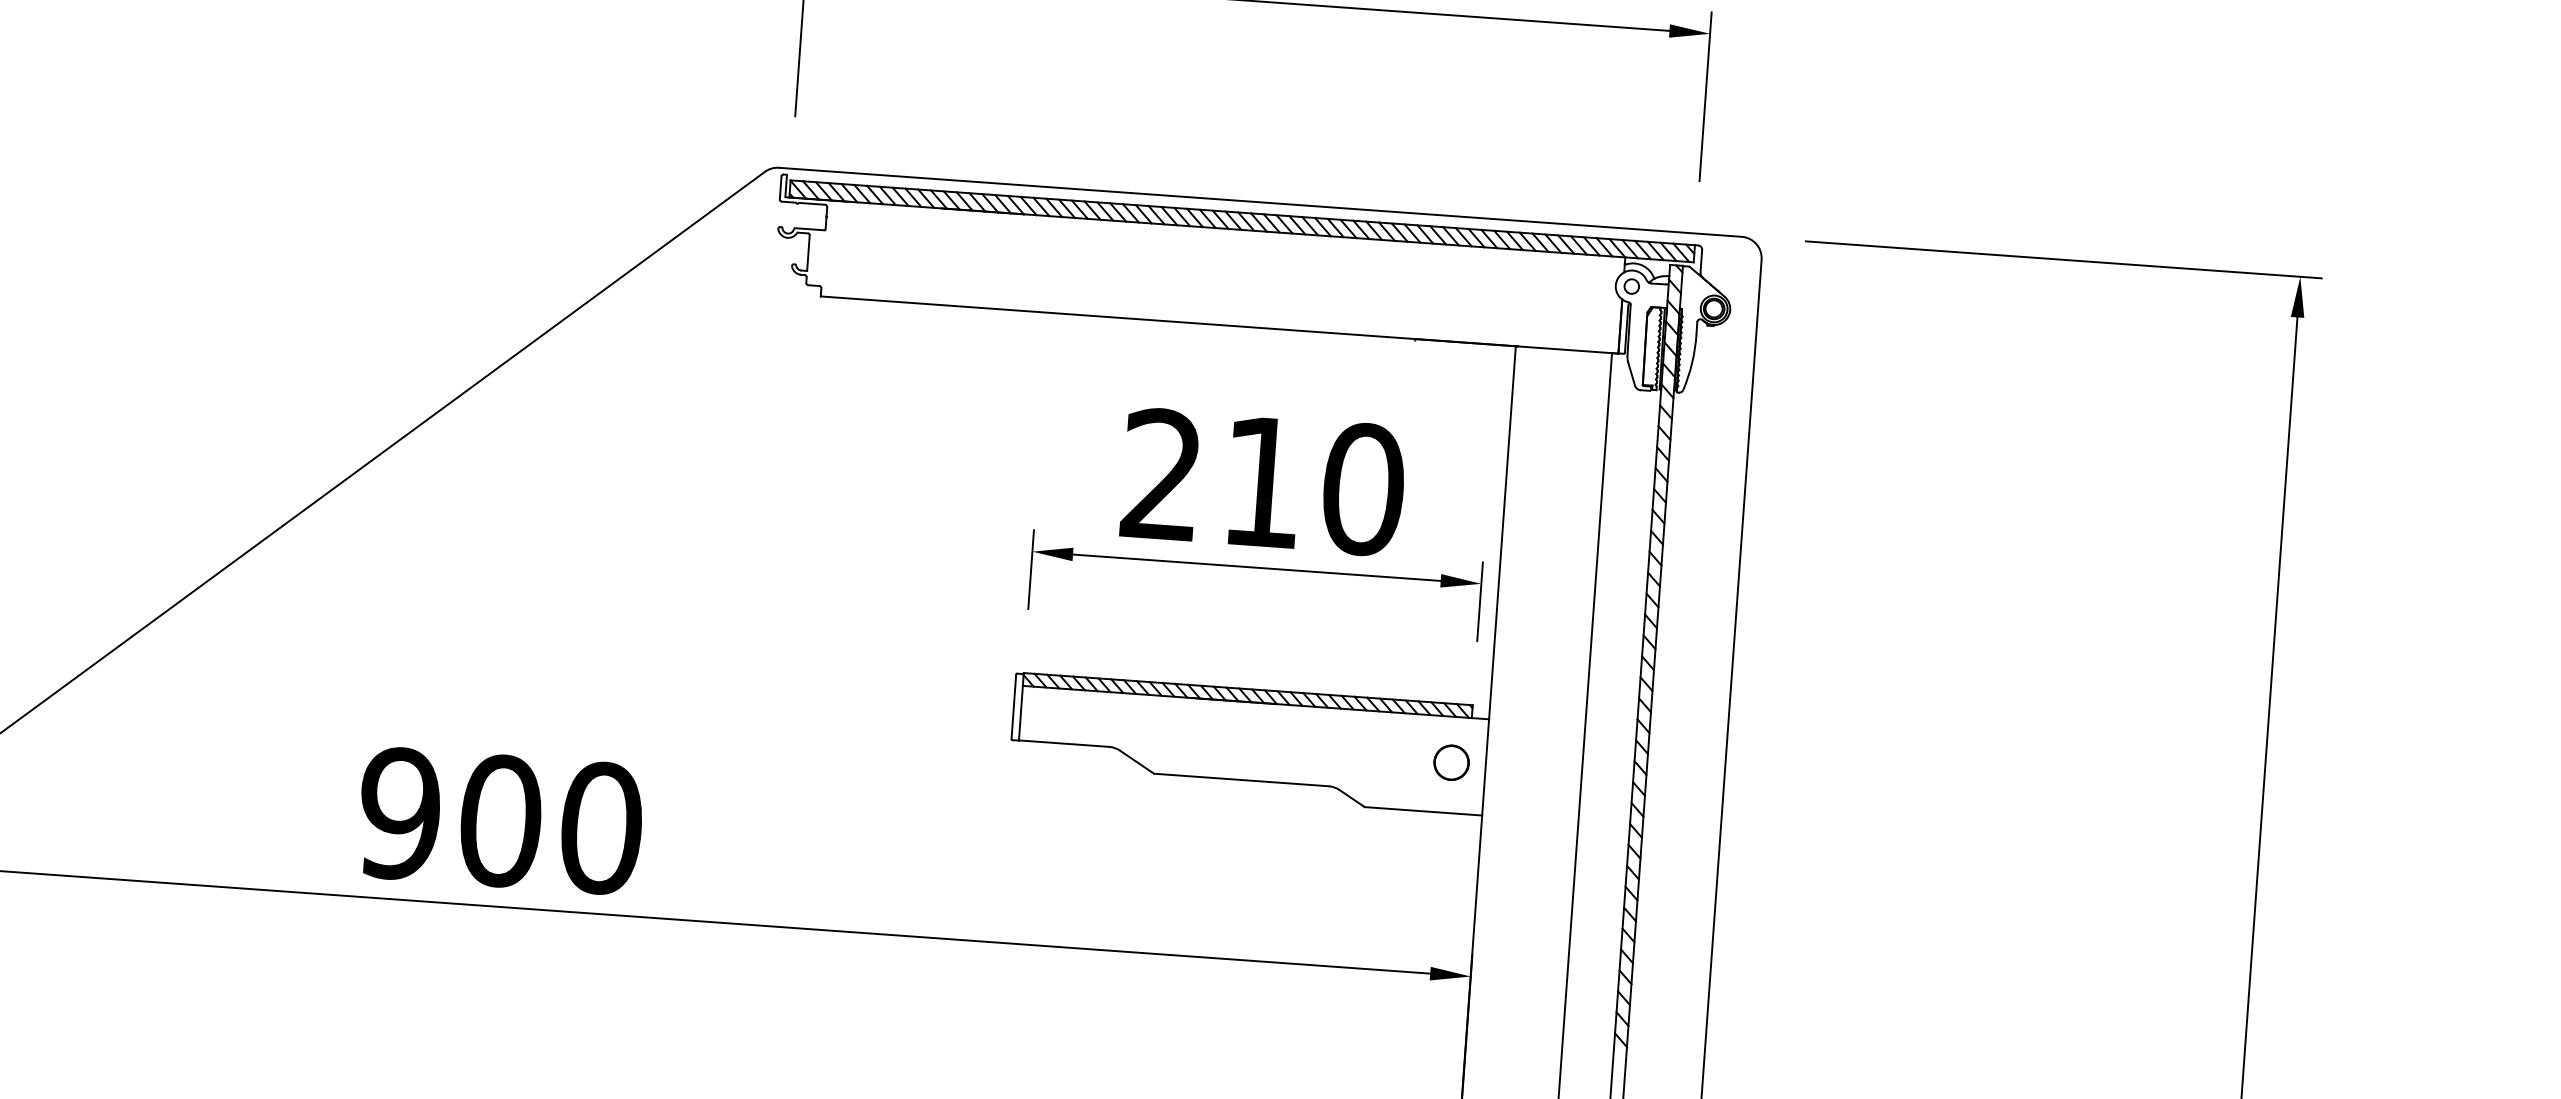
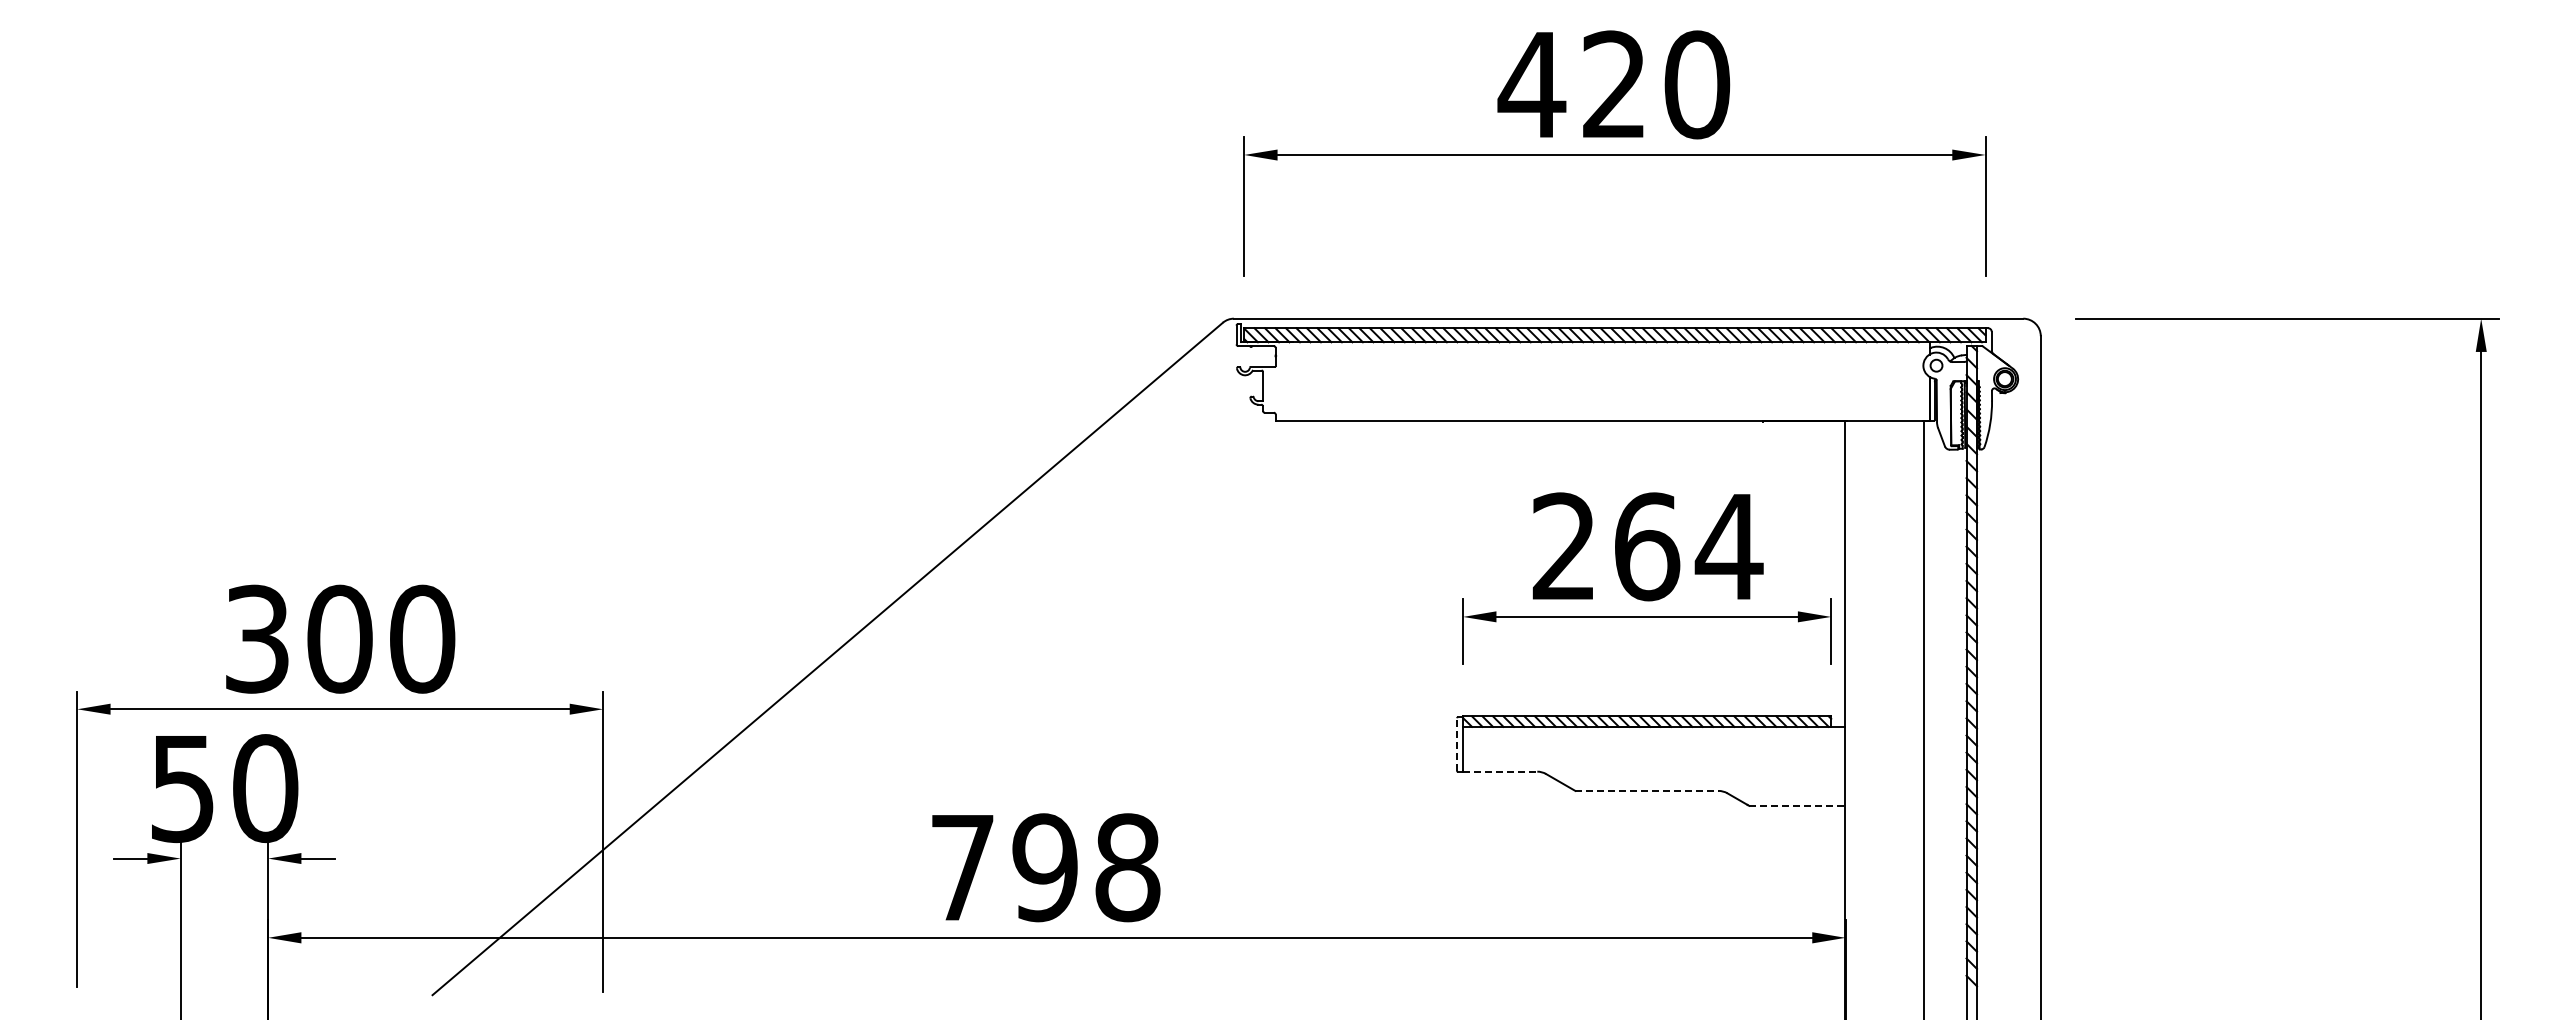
text: (1314, 485) -> (1689, 546), 210 -> 264
line: (1014, 706) -> (1457, 744), solid -> dashed
line: (1064, 743) -> (1500, 771), solid -> dashed
circle: (1451, 762) -> (1817, 764), removed
line: (1242, 779) -> (1647, 790), solid -> dashed
line: (1423, 810) -> (1797, 805), solid -> dashed
text: (501, 820) -> (1045, 867), 900 -> 798

